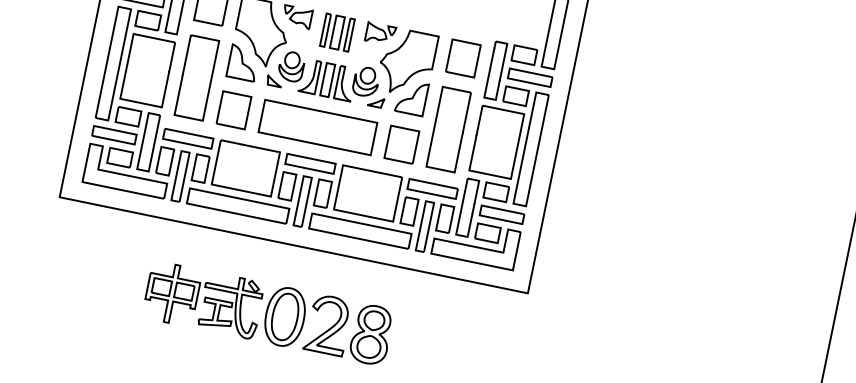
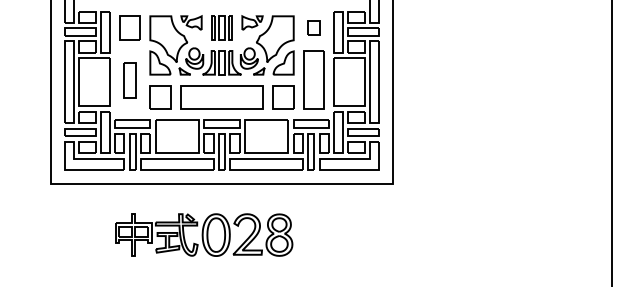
part: (462, 57) -> (313, 27), size x0.6
part: (196, 76) -> (129, 79), size x0.6
part: (269, 312) -> (204, 234), moved

